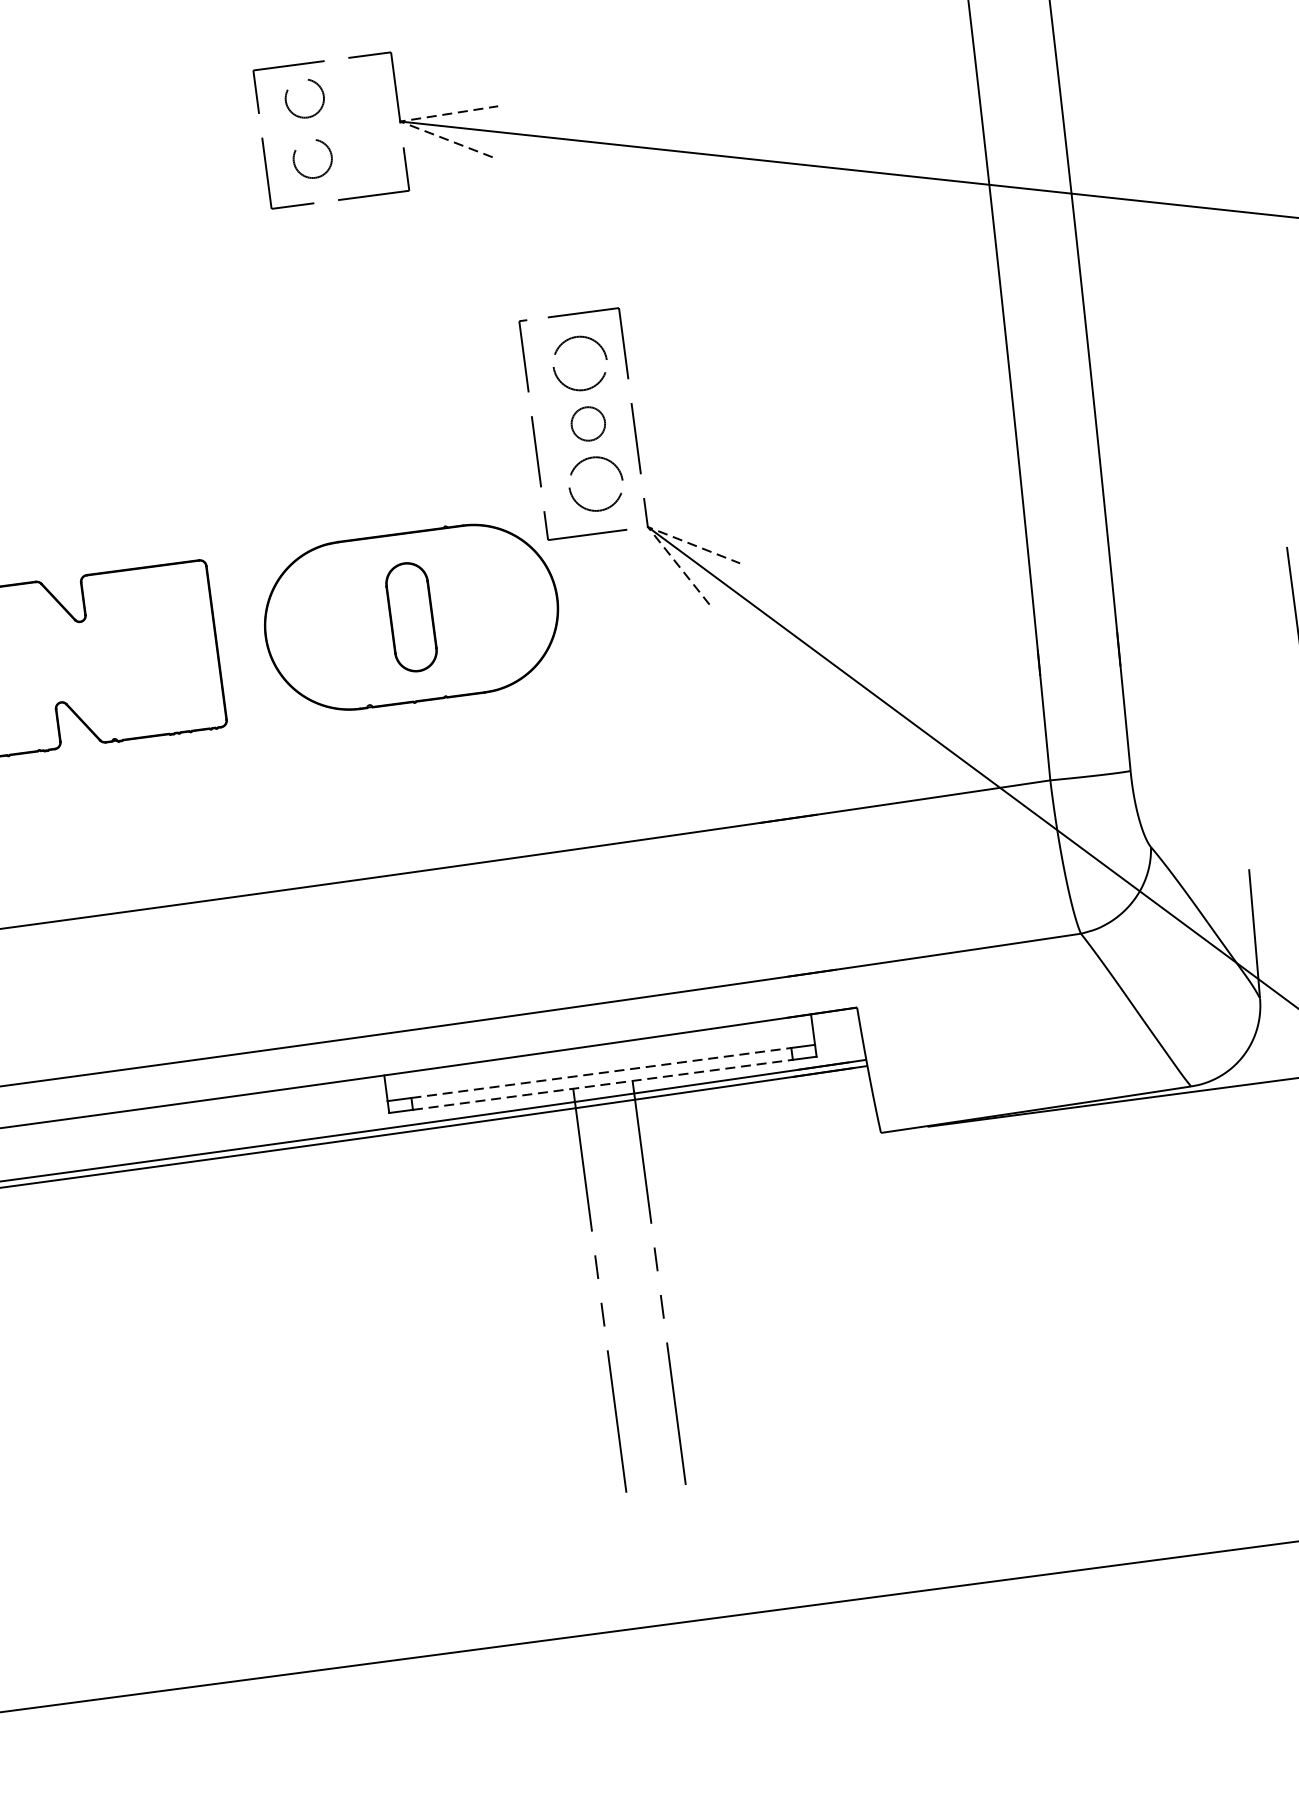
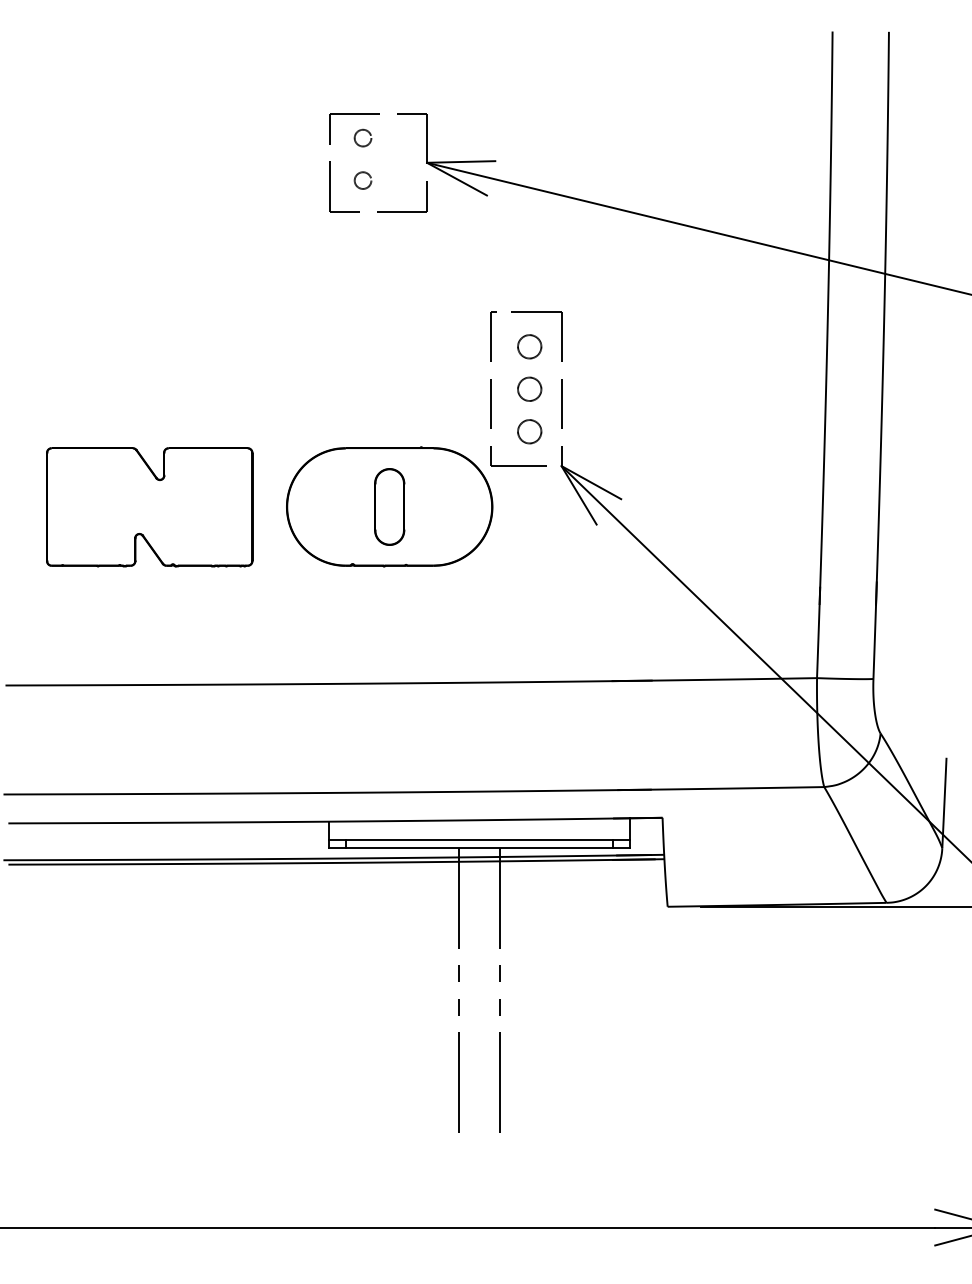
circle: (303, 97) -> (362, 137), size x0.62
line: (400, 121) -> (427, 162), dashed -> solid
circle: (311, 158) -> (362, 180), size x0.62
part: (580, 363) -> (529, 346), size x0.62
part: (595, 483) -> (529, 431), size x0.62
line: (647, 527) -> (561, 466), dashed -> solid
line: (601, 1072) -> (479, 839), dashed -> solid
line: (602, 1085) -> (479, 848), dashed -> solid

